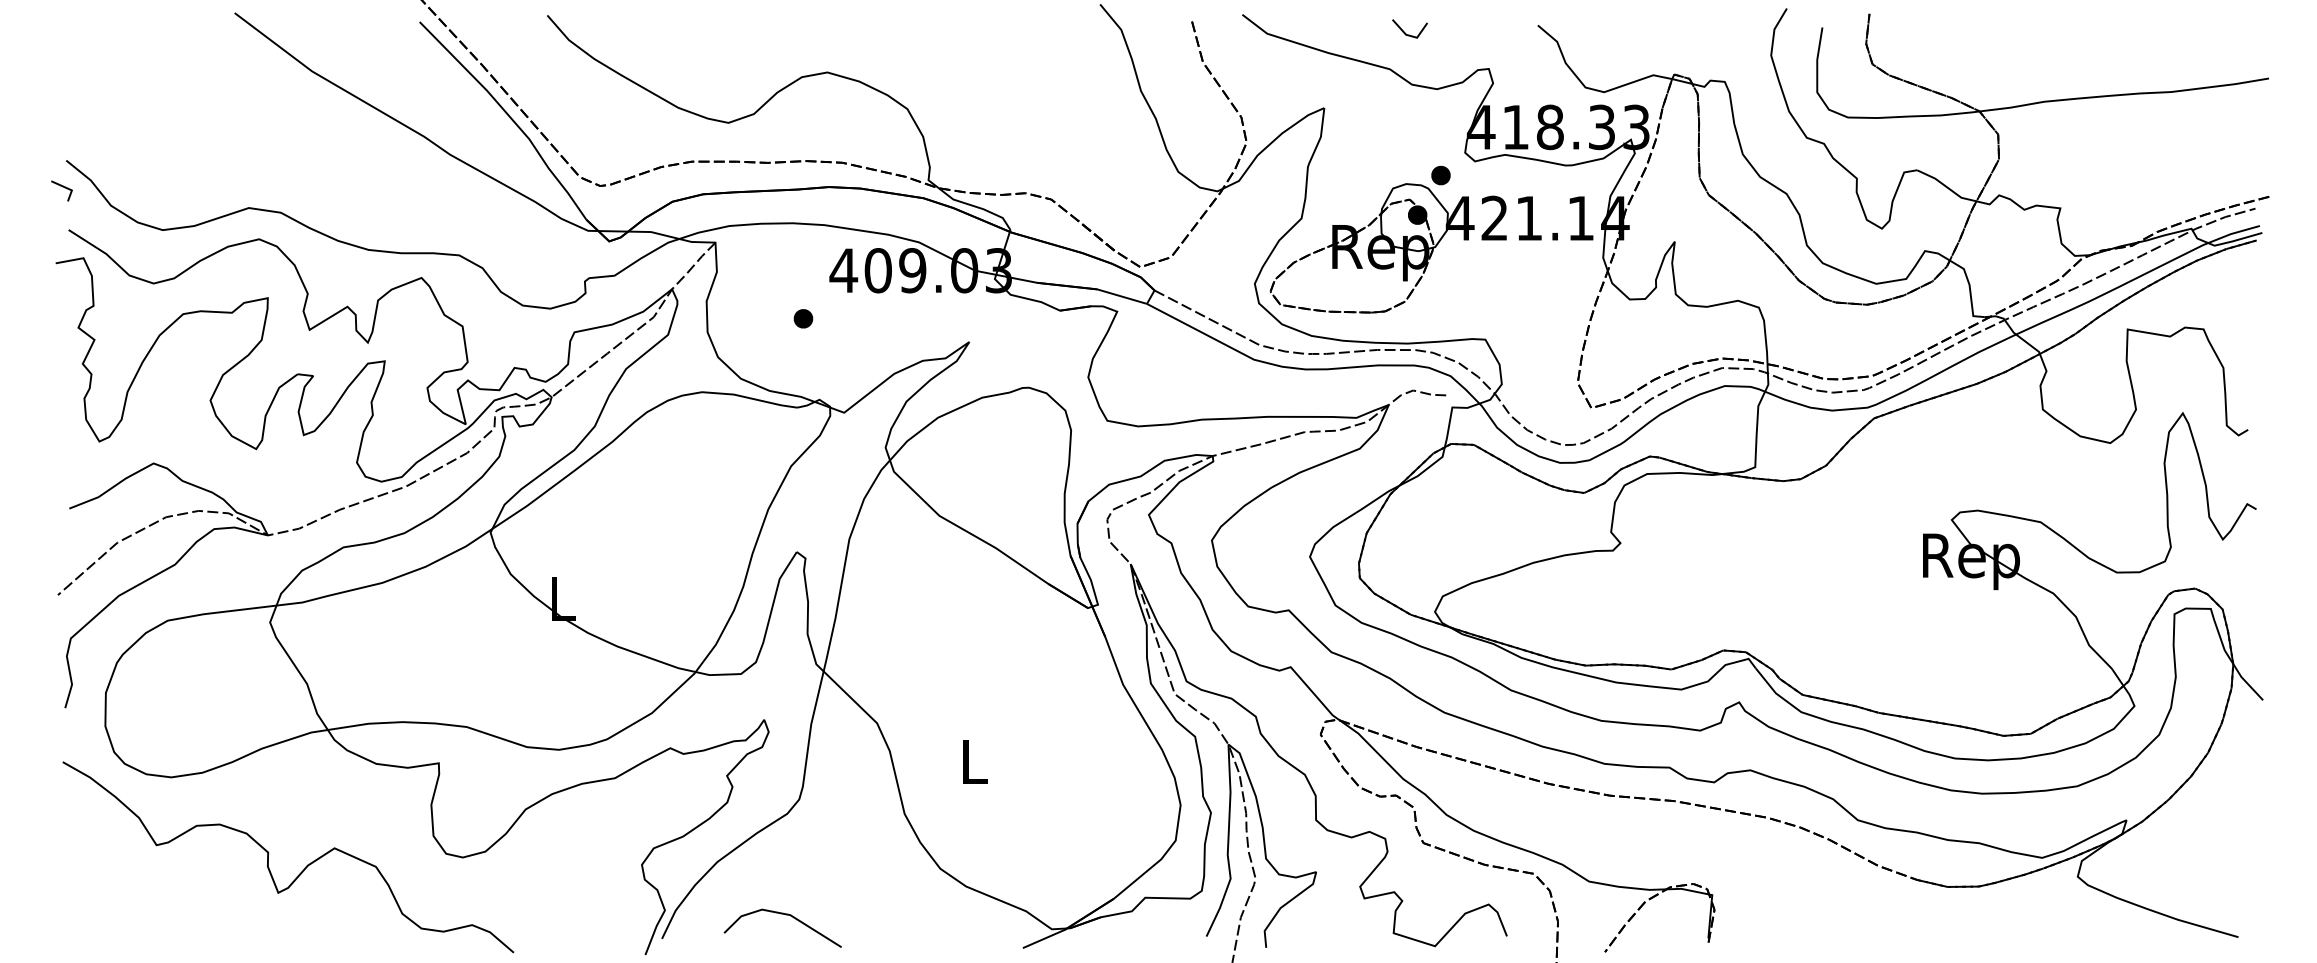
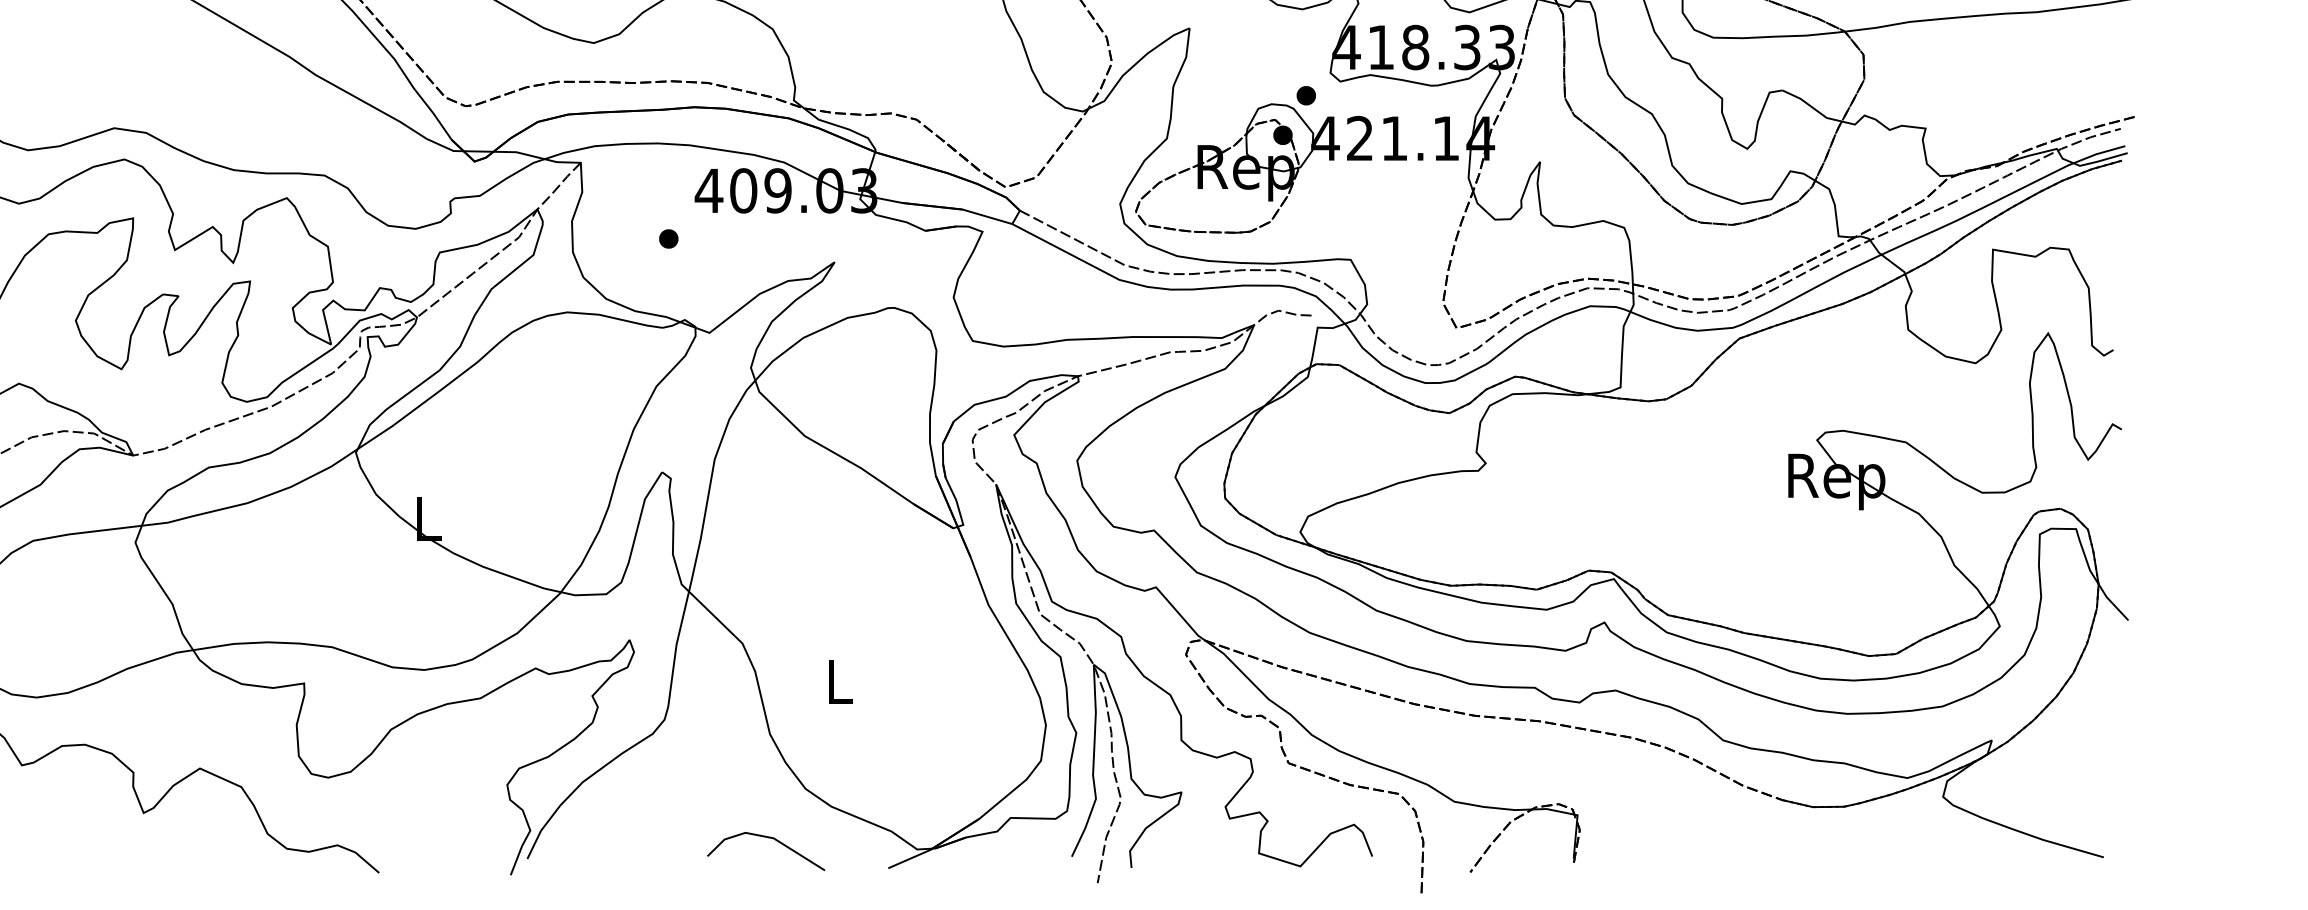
line: (785, 915) -> (768, 838), moved

